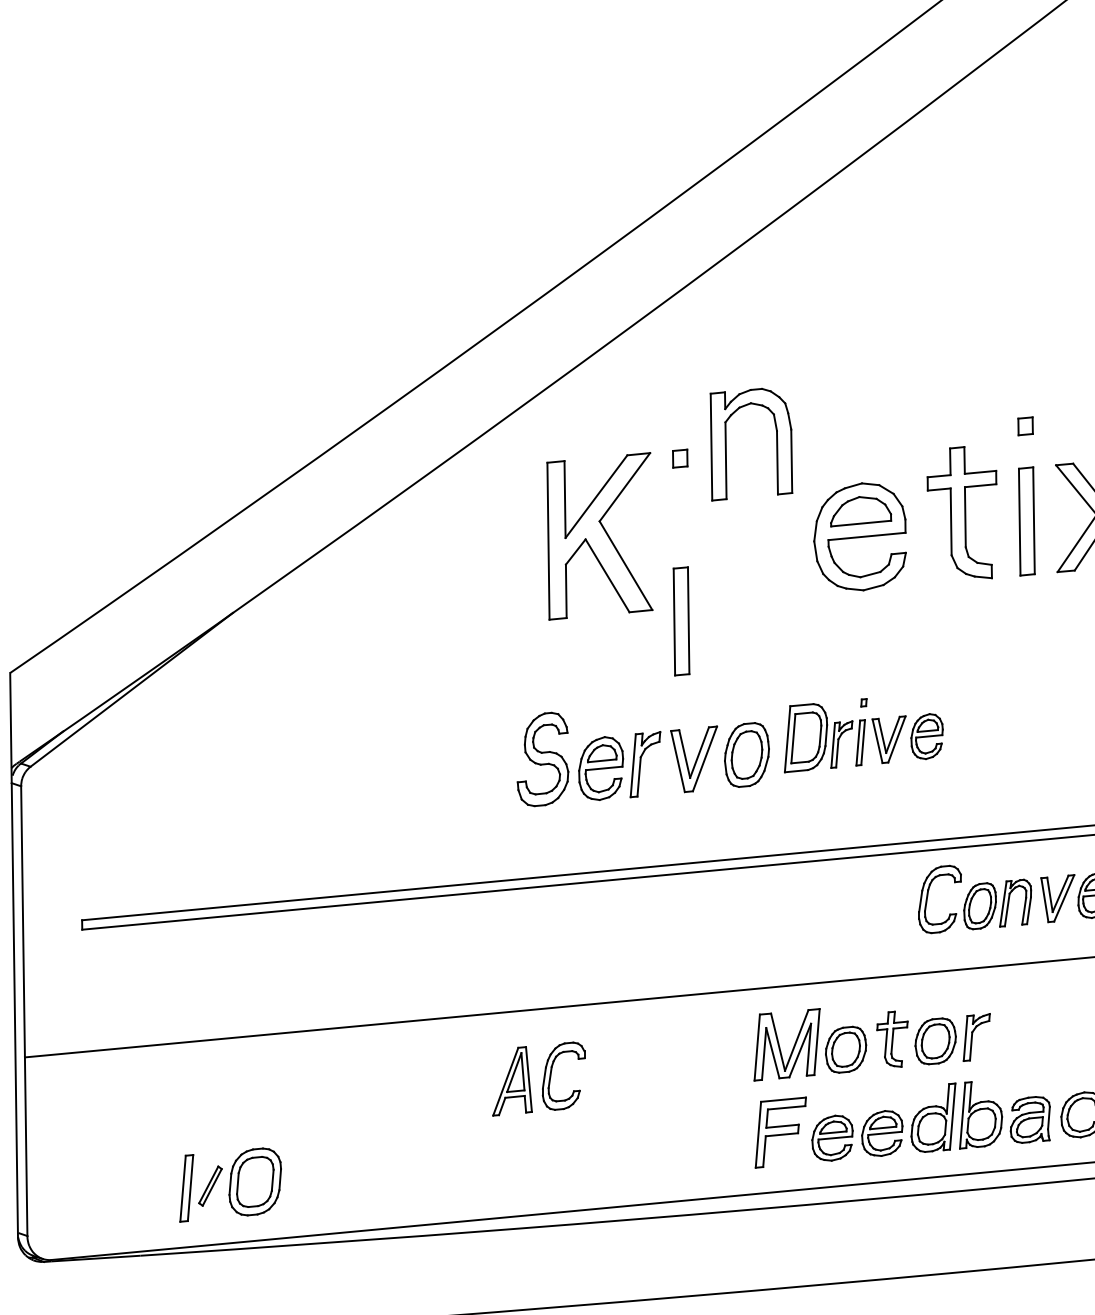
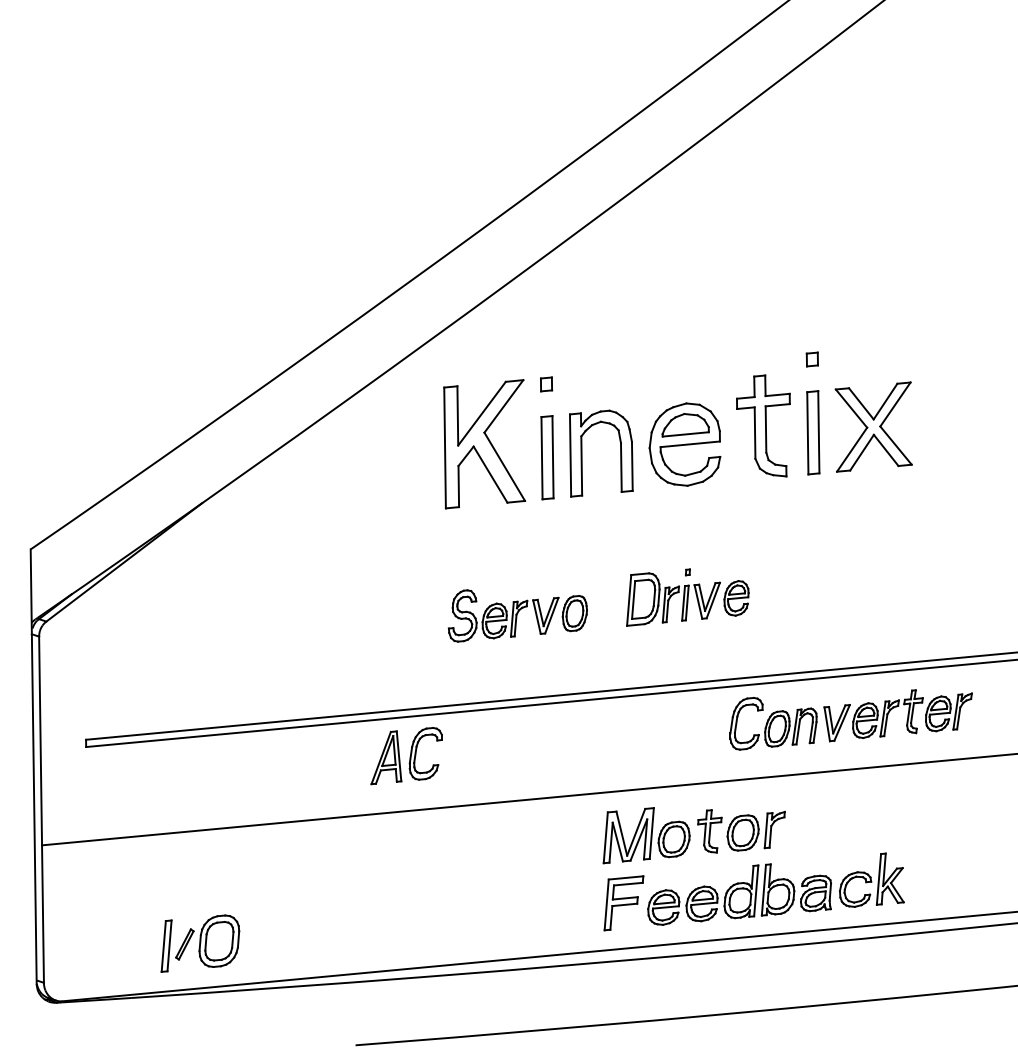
part: (726, 444) -> (582, 453), moved
part: (681, 621) -> (547, 457), moved
part: (642, 758) -> (517, 615), size x0.71
part: (538, 1079) -> (406, 756), moved

